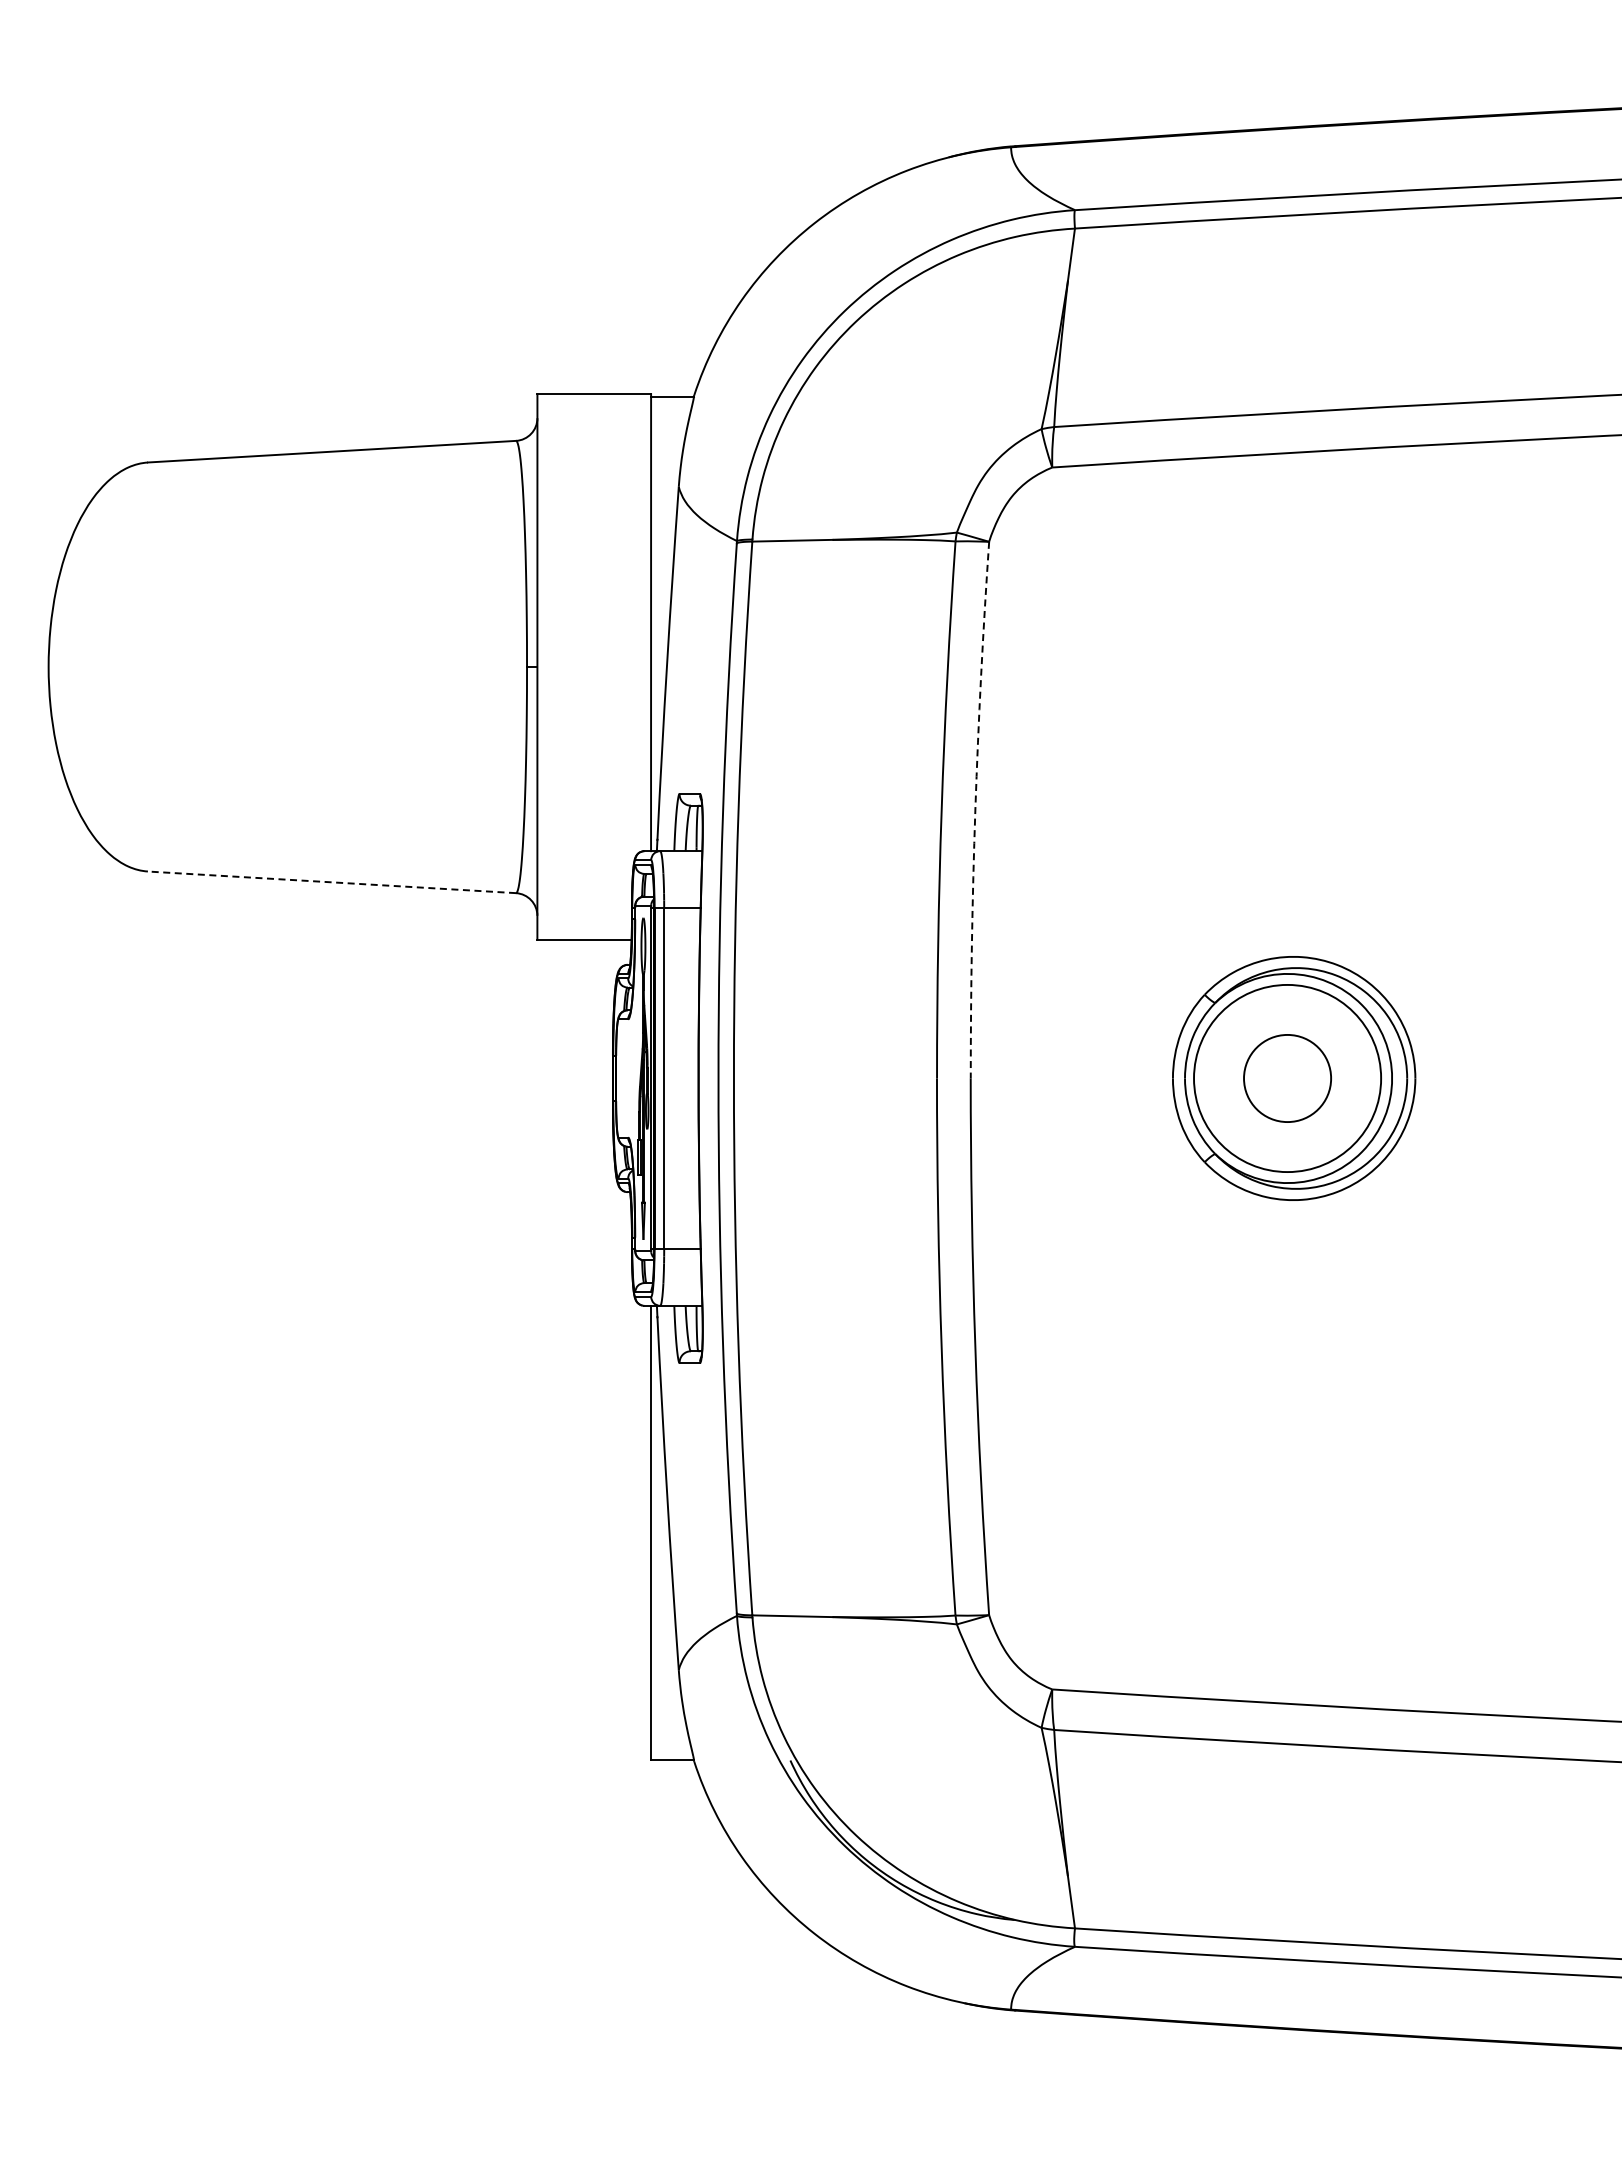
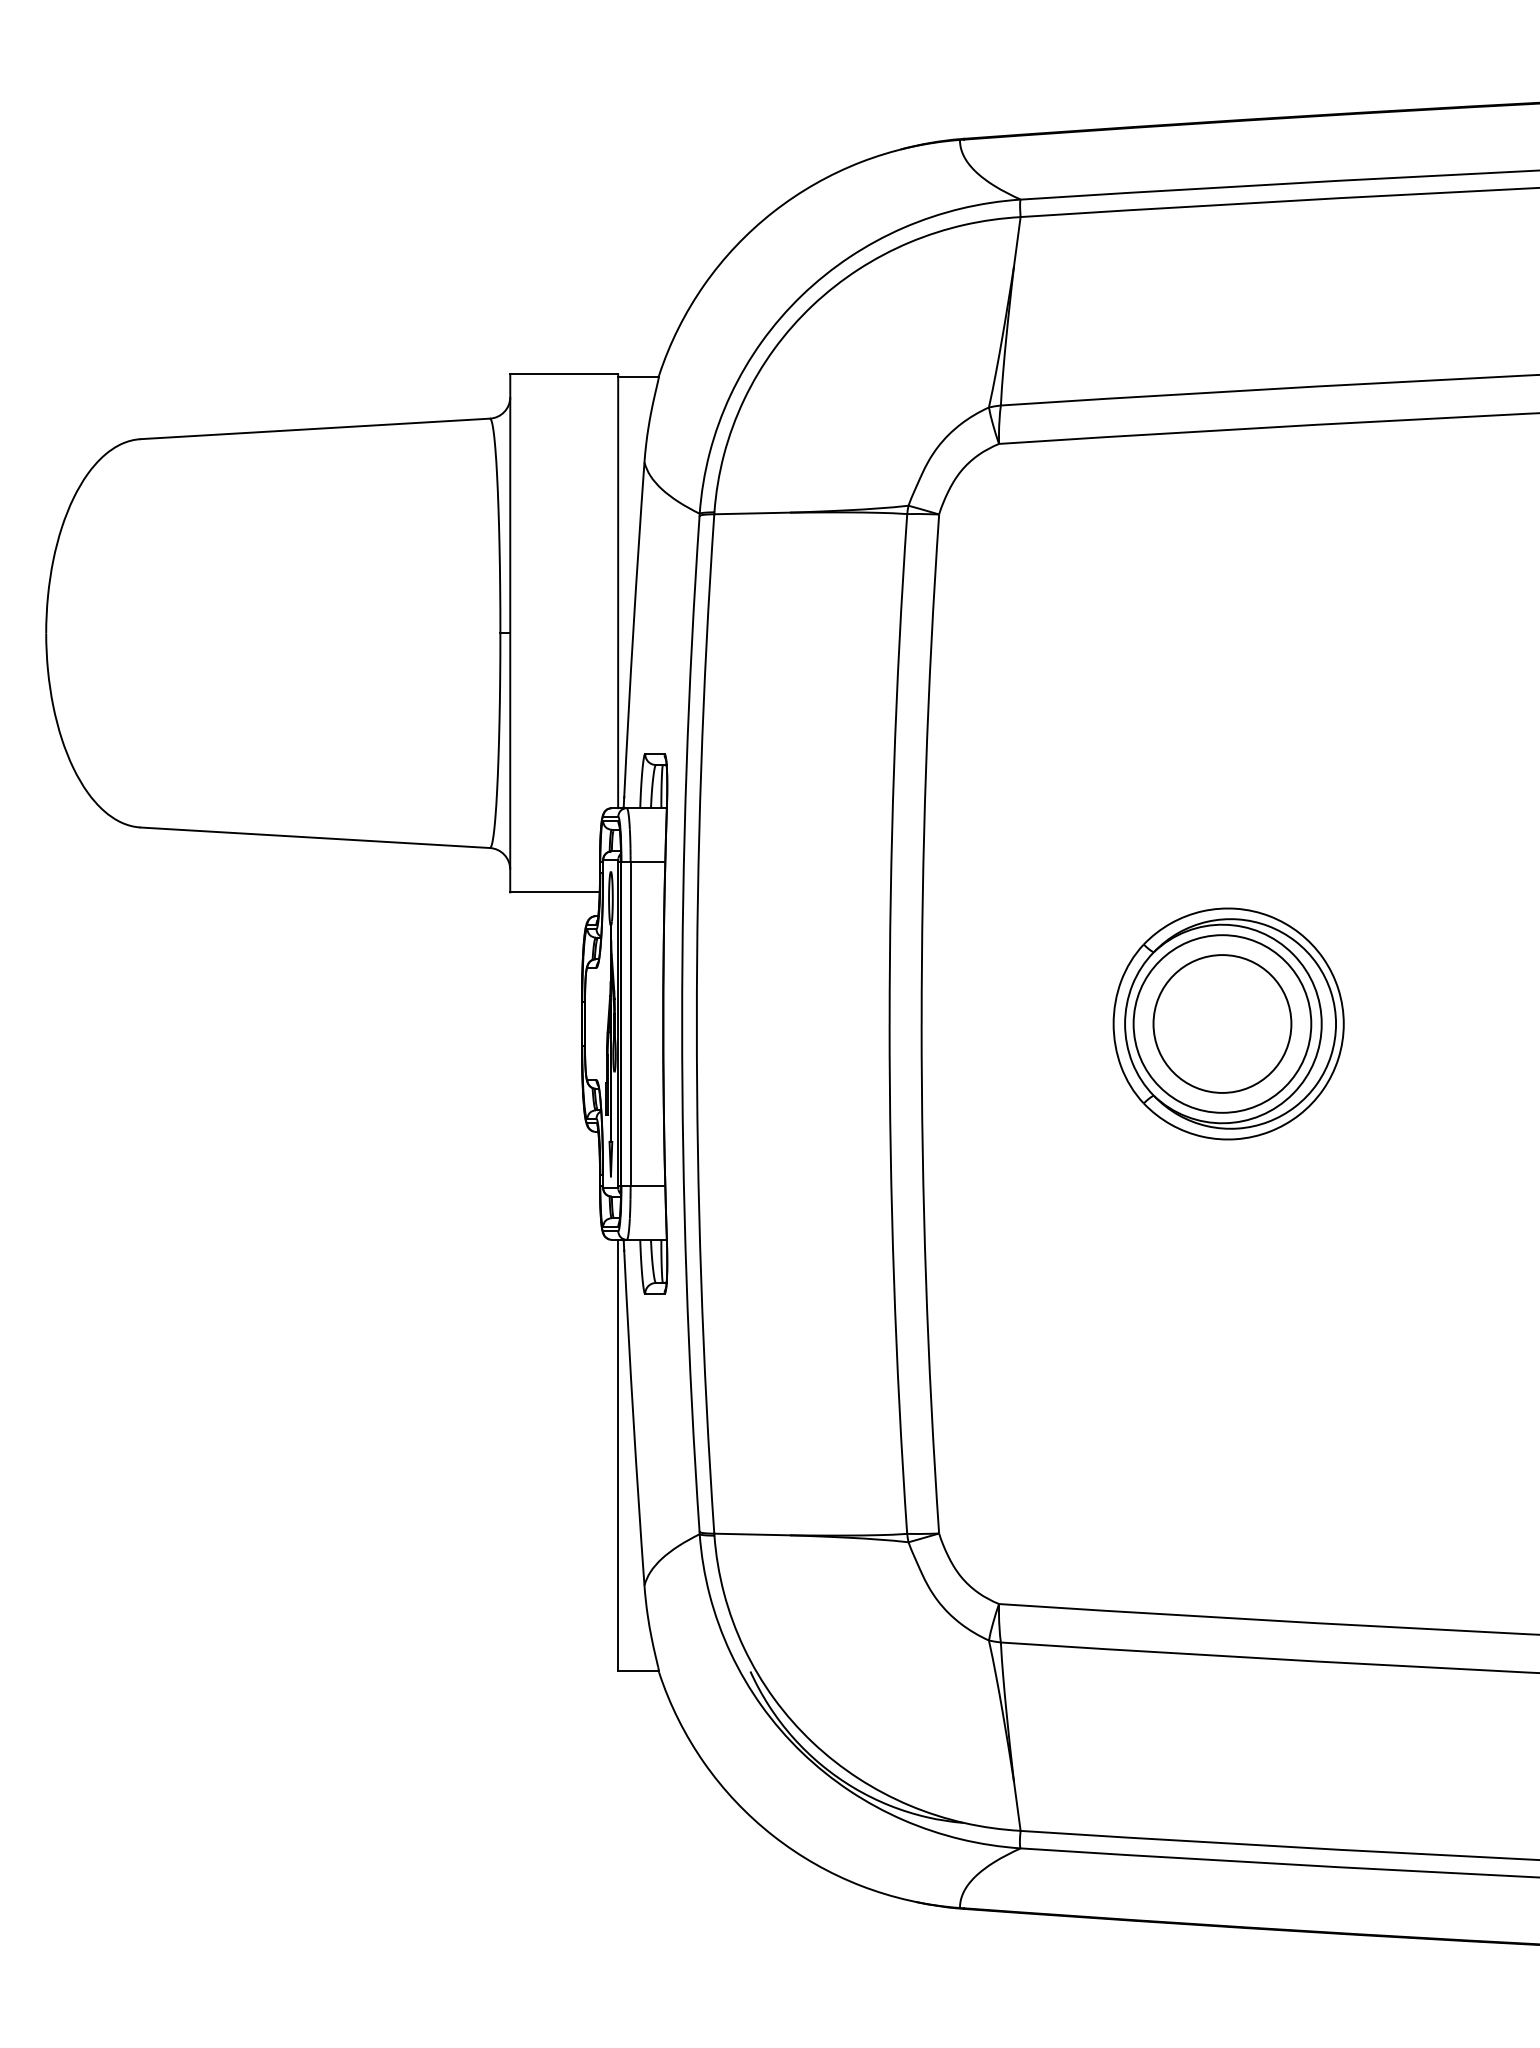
arc: (975, 810) -> (926, 769), dashed -> solid
line: (331, 882) -> (314, 837), dashed -> solid
circle: (1287, 1078) -> (1222, 1024), size x1.67

